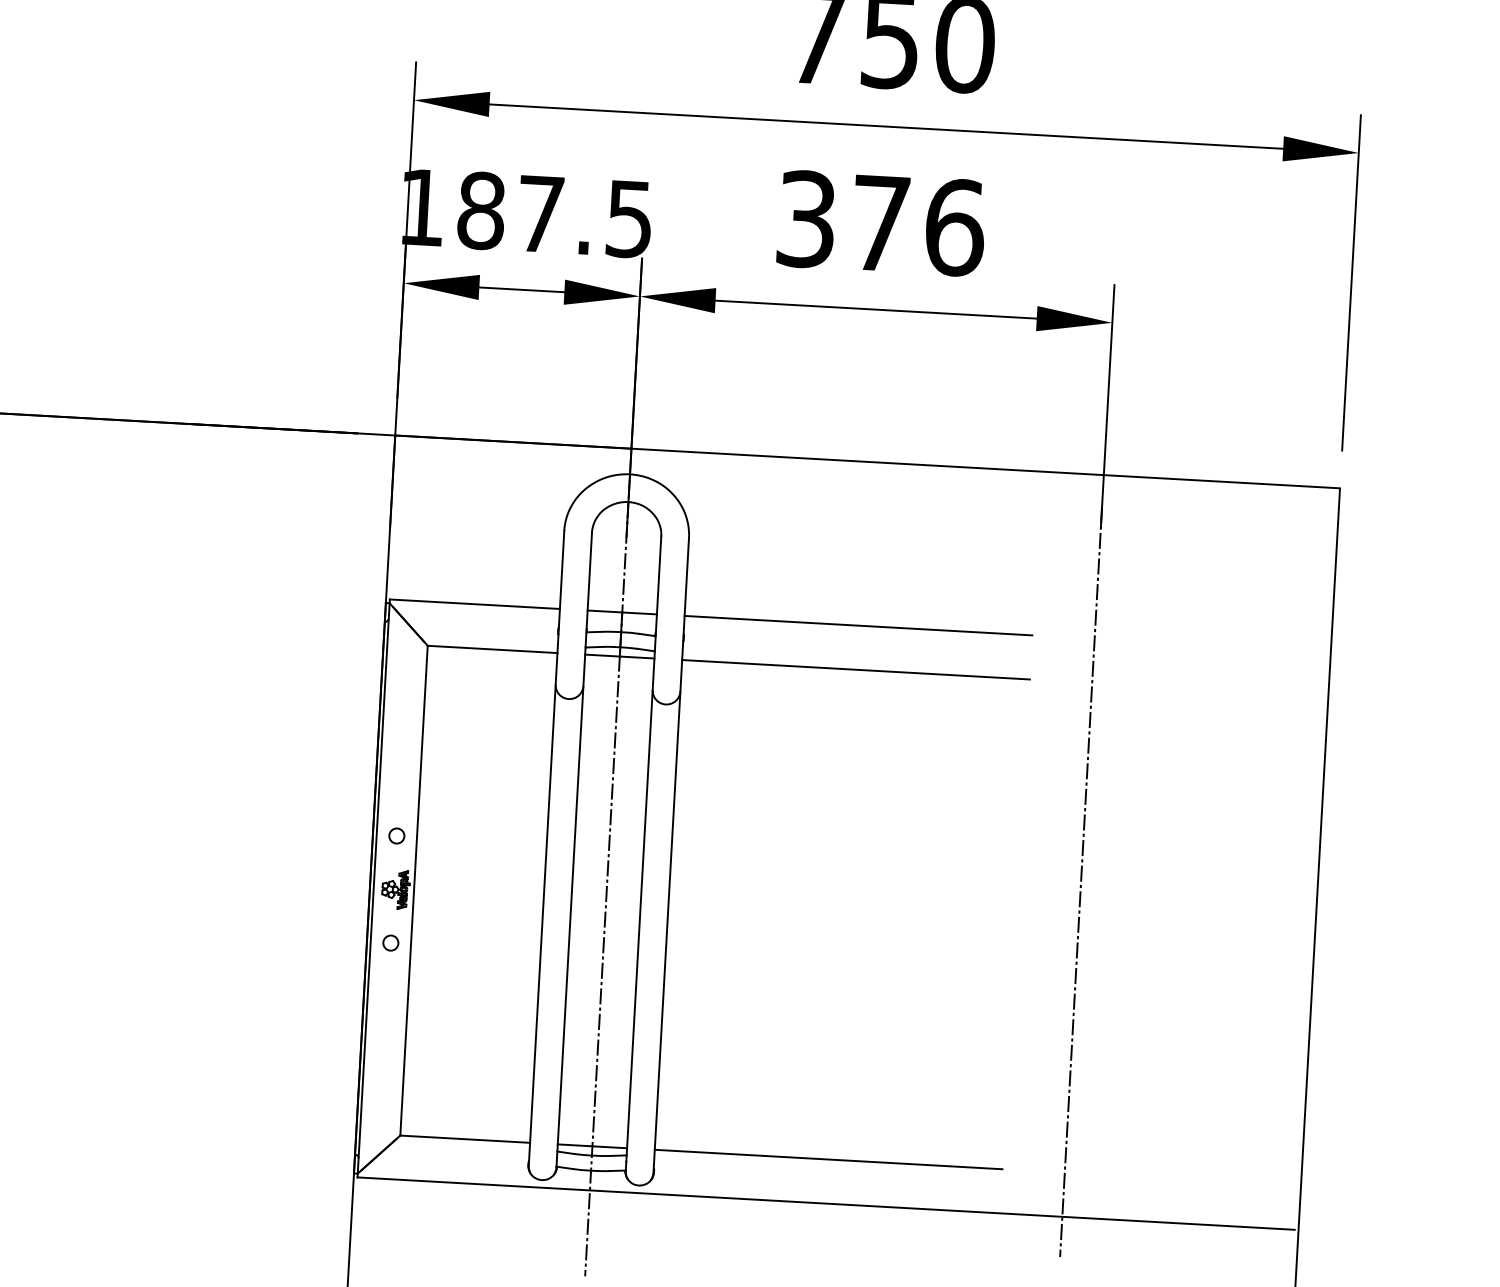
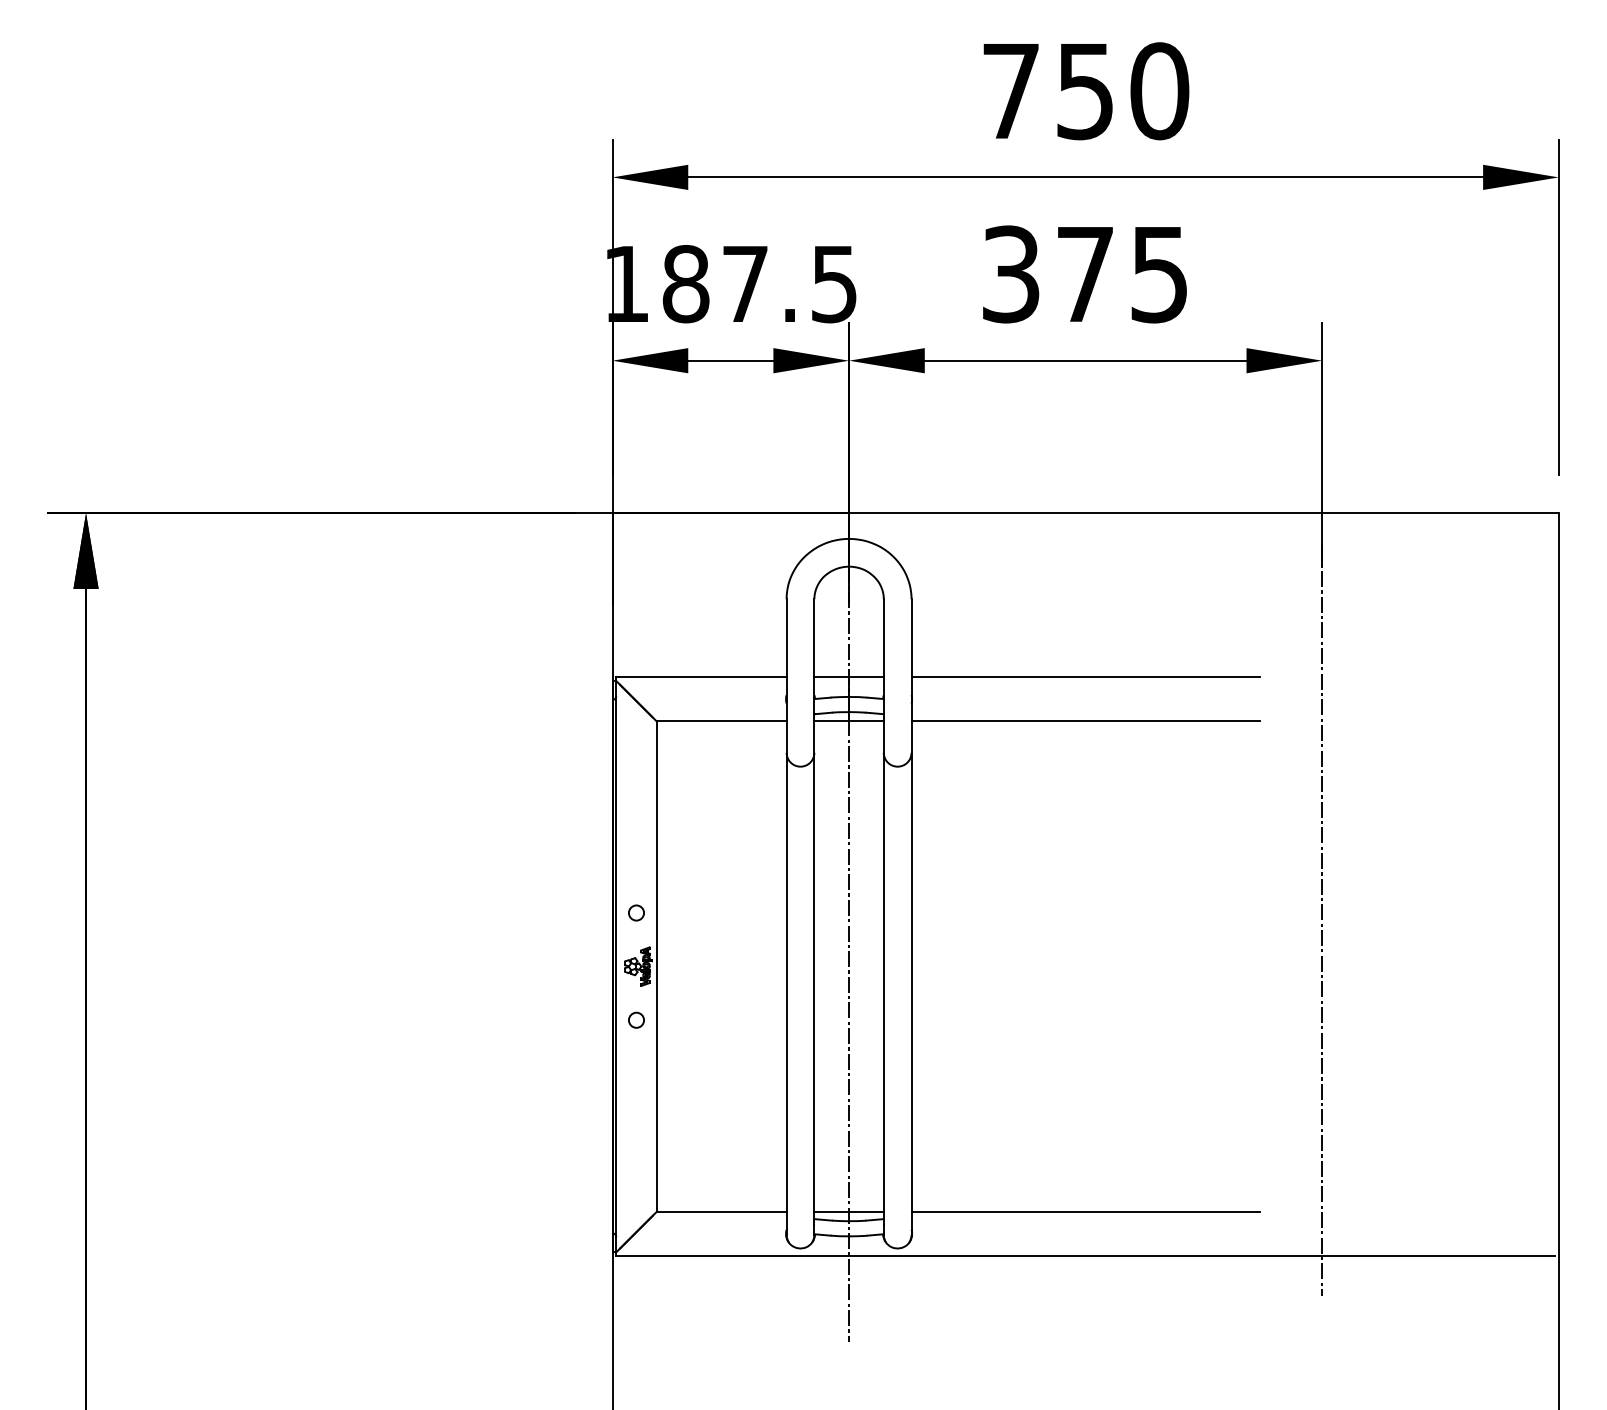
text: (955, 227) -> (1160, 274), 376 -> 375

